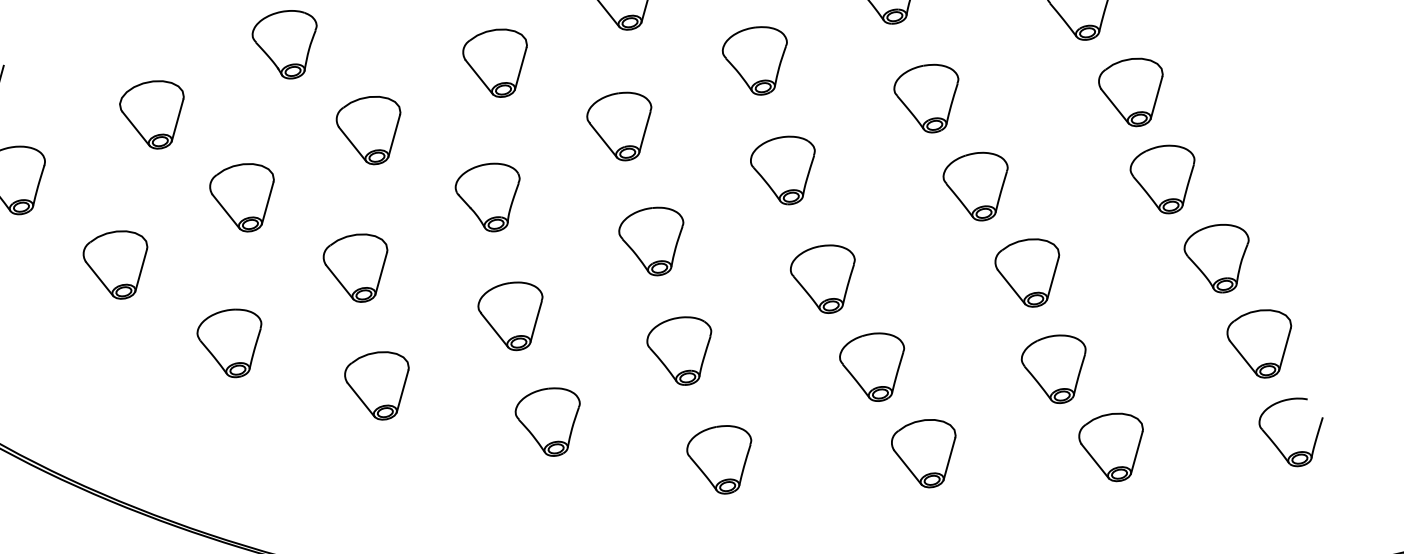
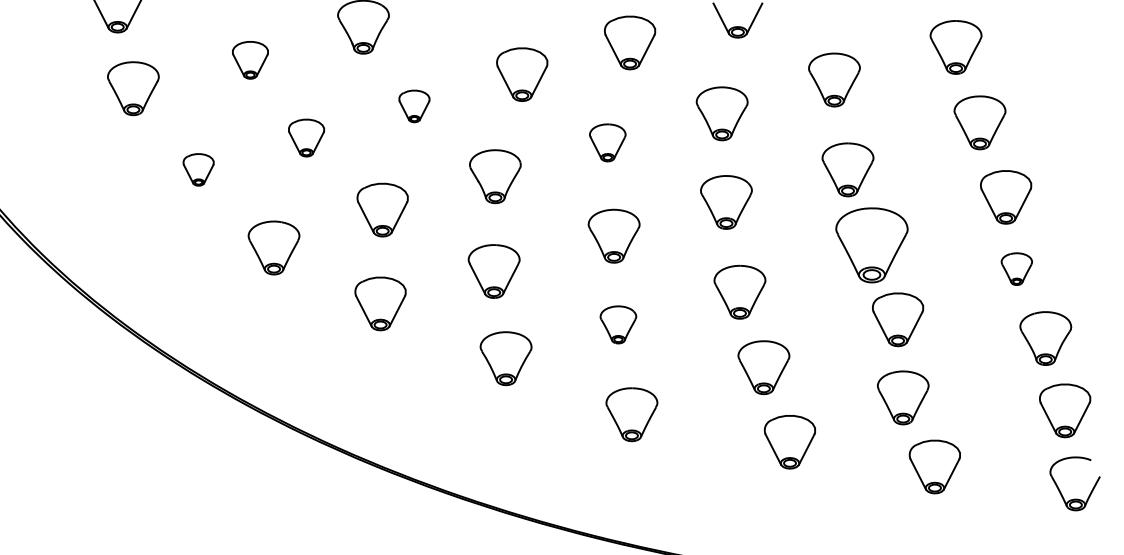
part: (155, 115) -> (250, 60), size x0.7
part: (621, 126) -> (607, 142), size x0.7
part: (371, 130) -> (414, 106), size x0.6
part: (1165, 178) -> (1016, 268), size x0.6
part: (977, 186) -> (871, 244), size x1.4
part: (244, 197) -> (306, 137), size x0.7
part: (118, 265) -> (198, 169), size x0.6
part: (682, 350) -> (618, 324), size x0.7

